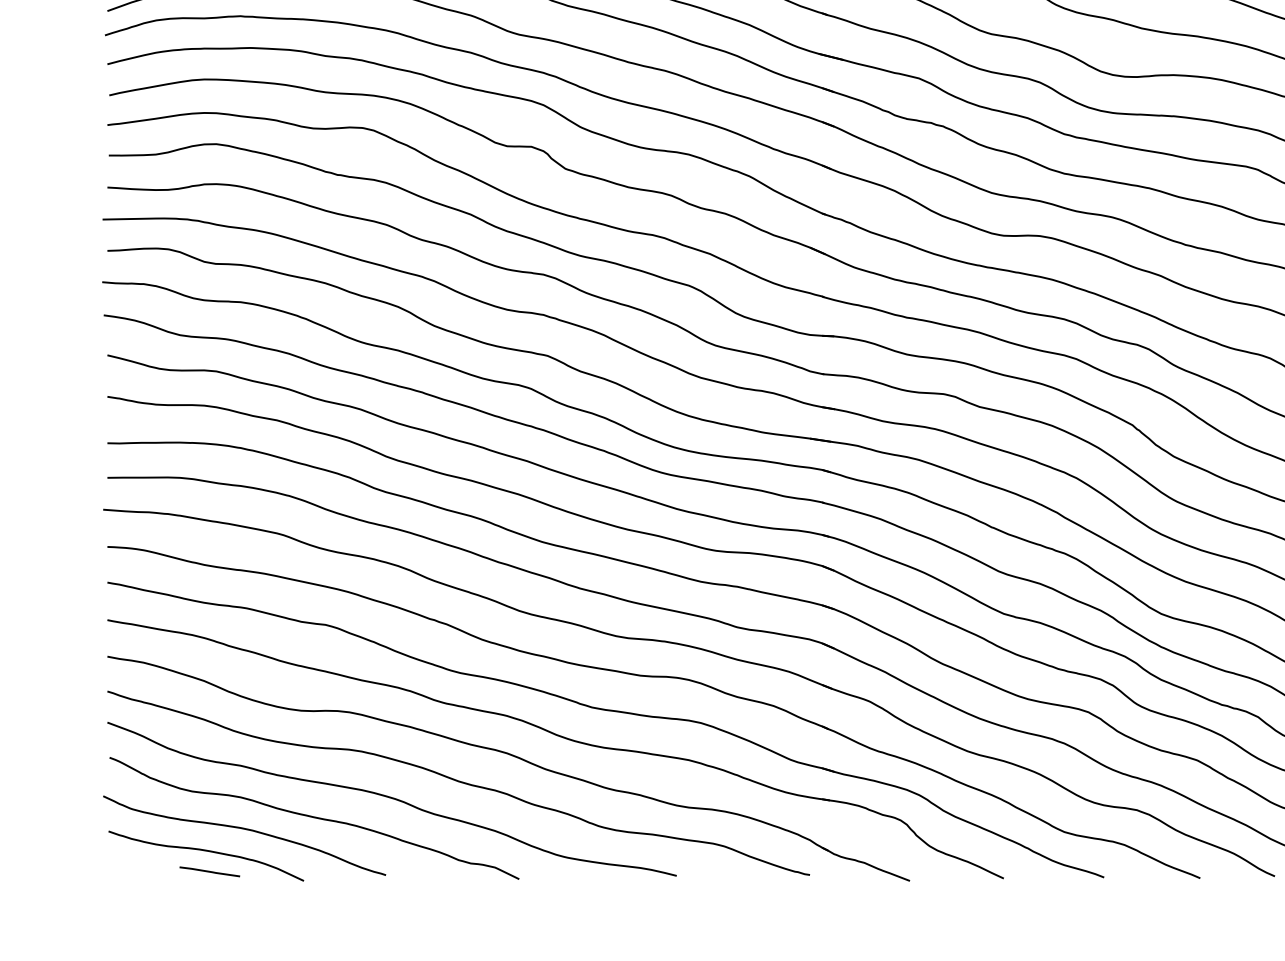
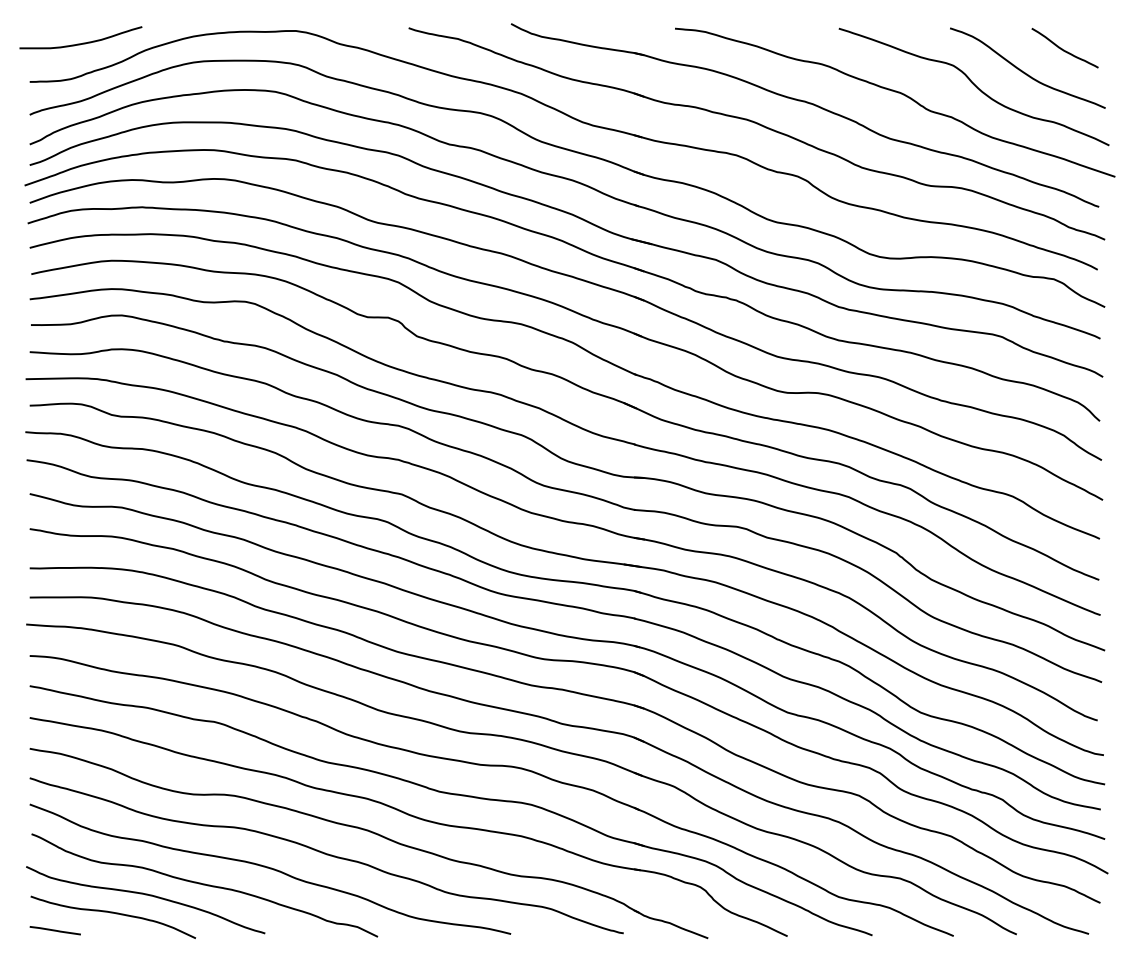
line: (208, 871) -> (54, 930), moved

